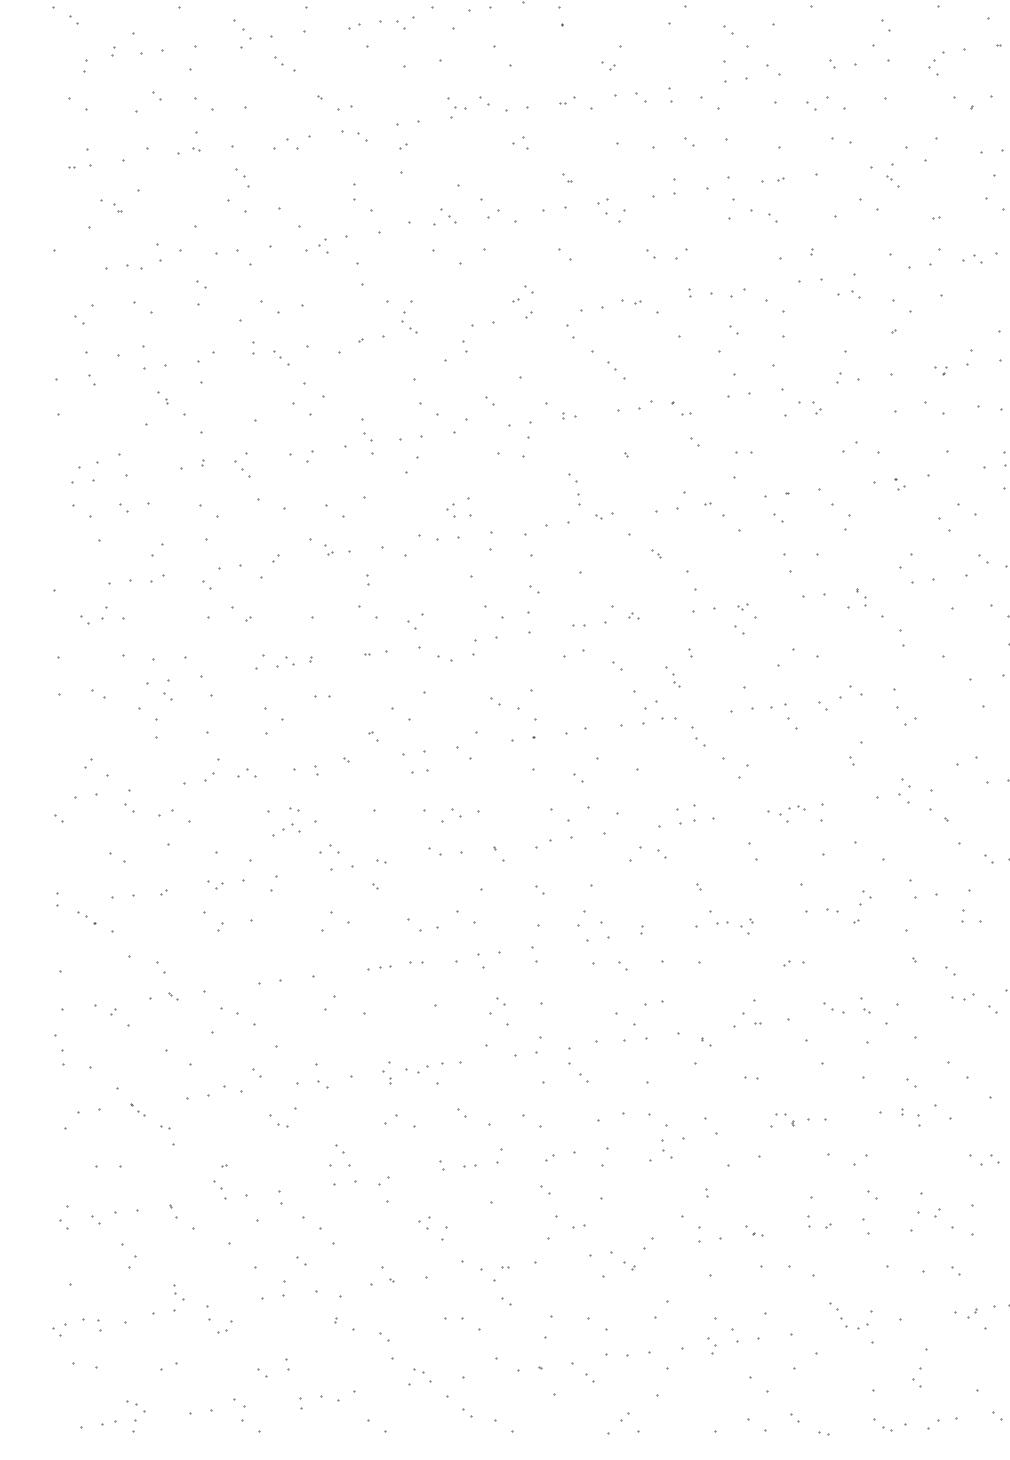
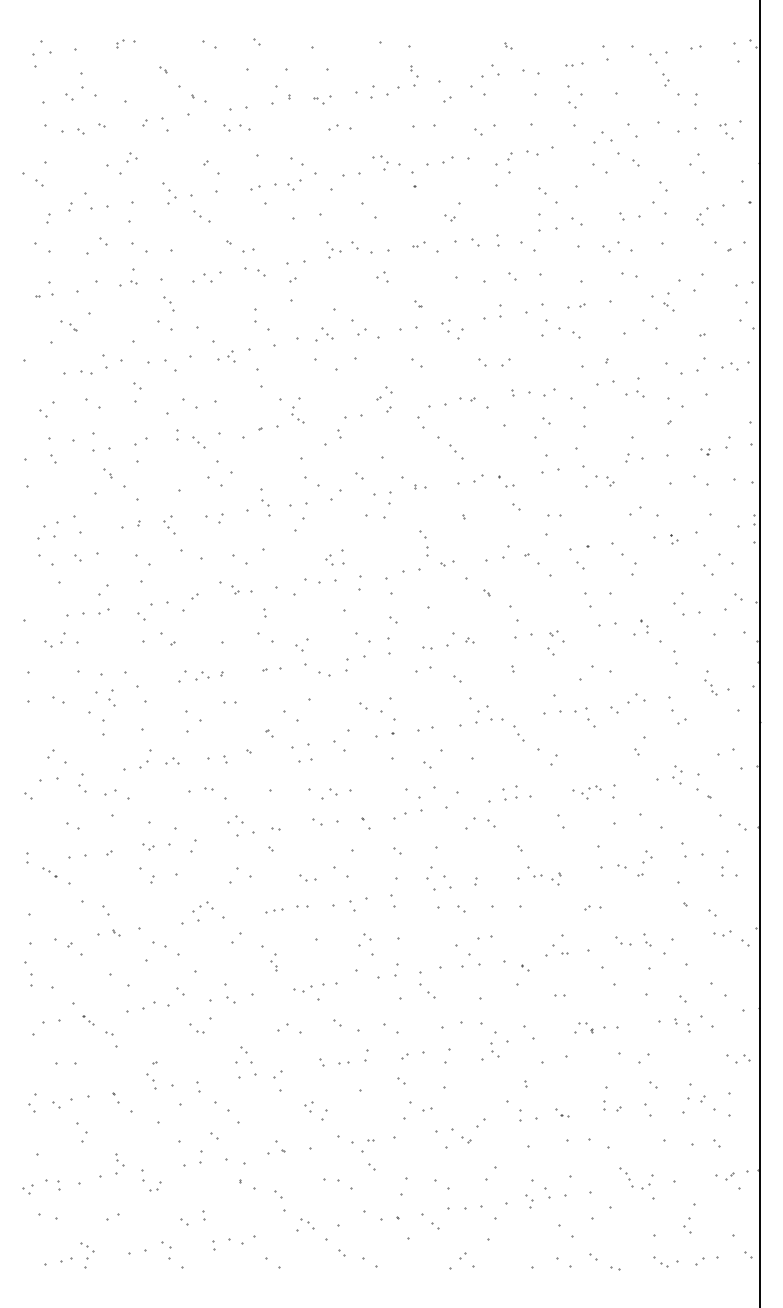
part: (672, 677) -> (710, 687), moved
part: (286, 829) -> (202, 906), moved
part: (422, 924) -> (307, 877), size x0.62
part: (386, 1072) -> (273, 962), moved

